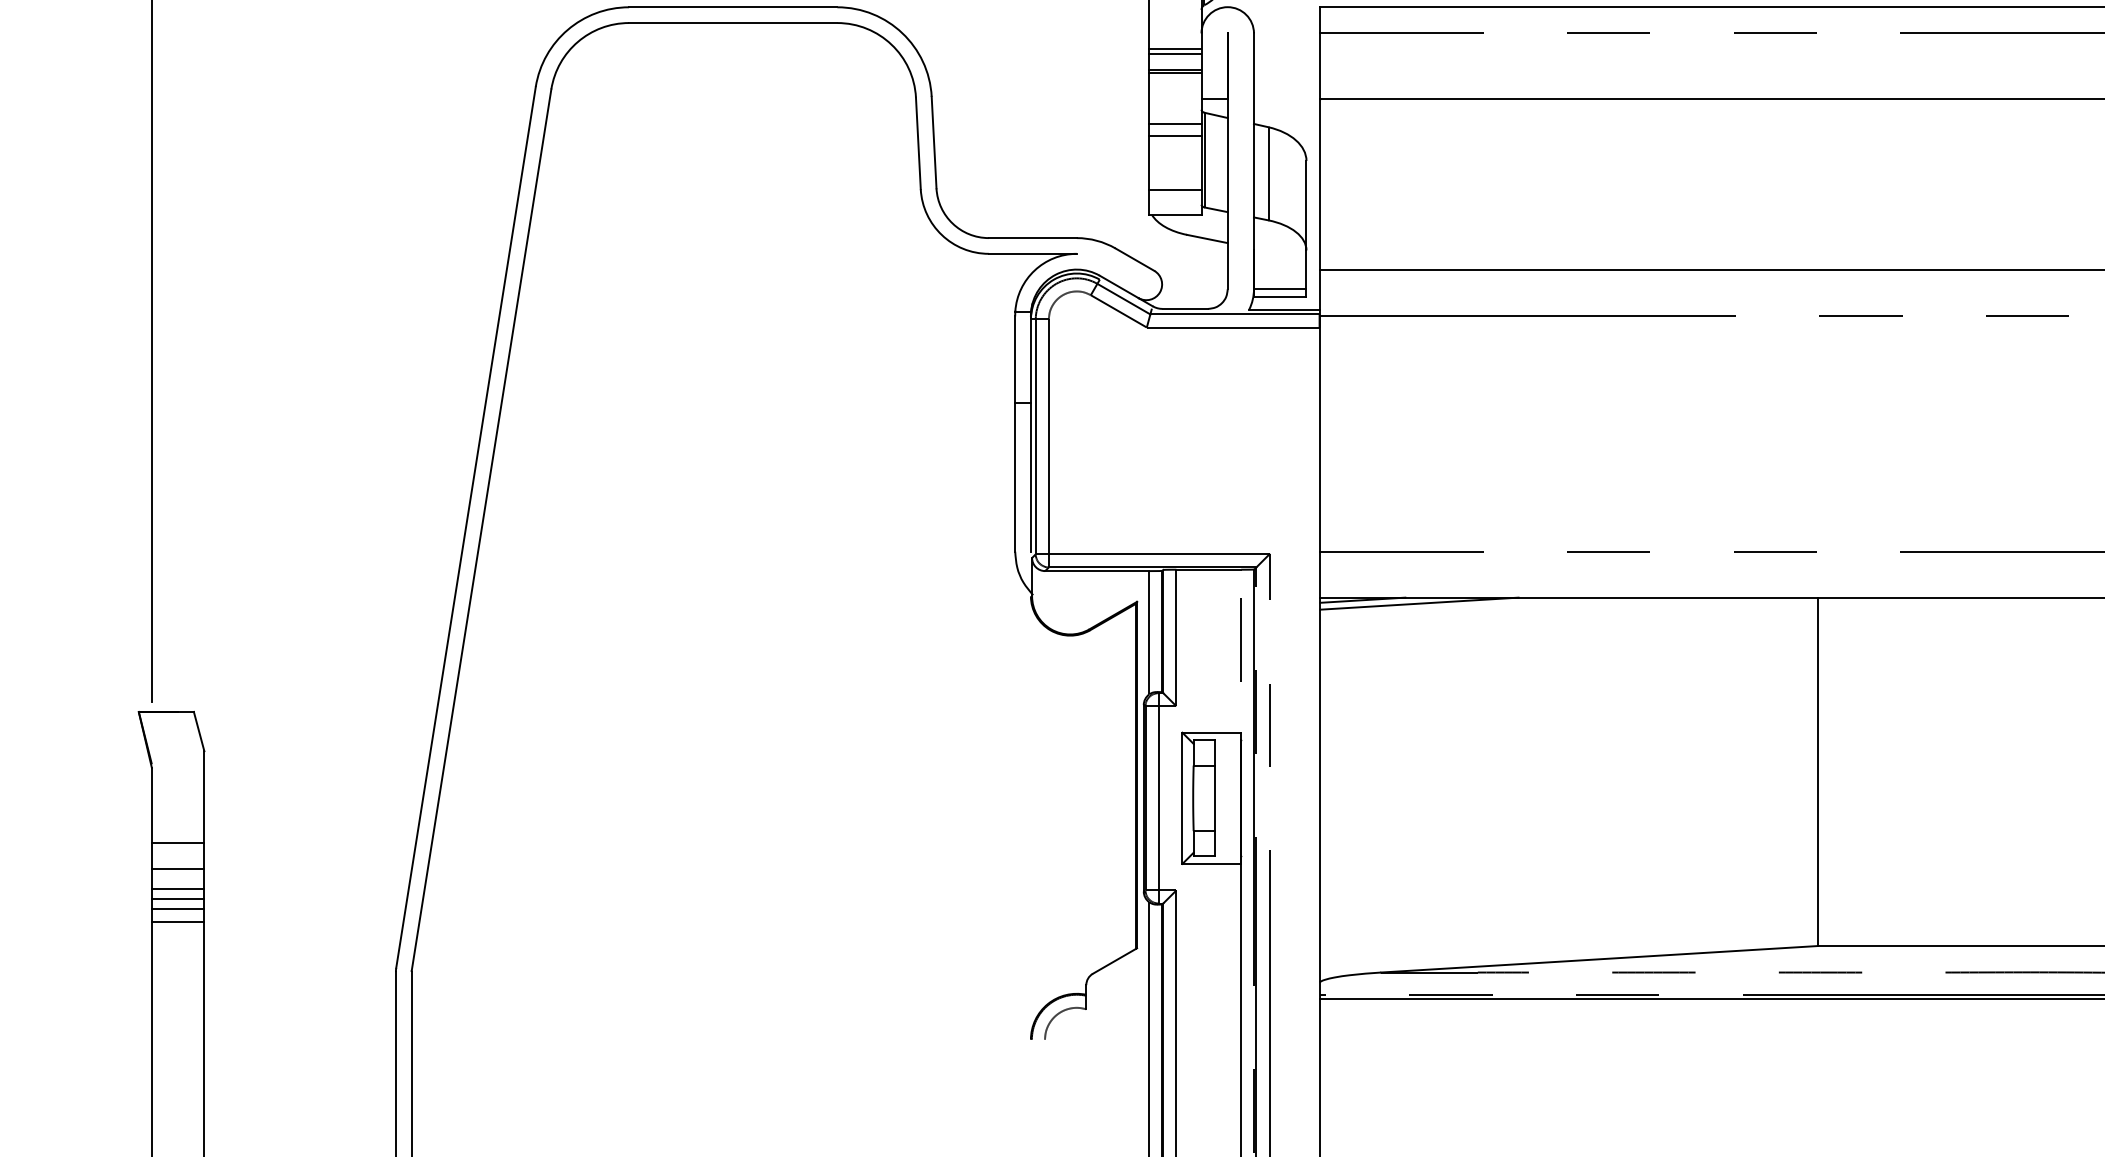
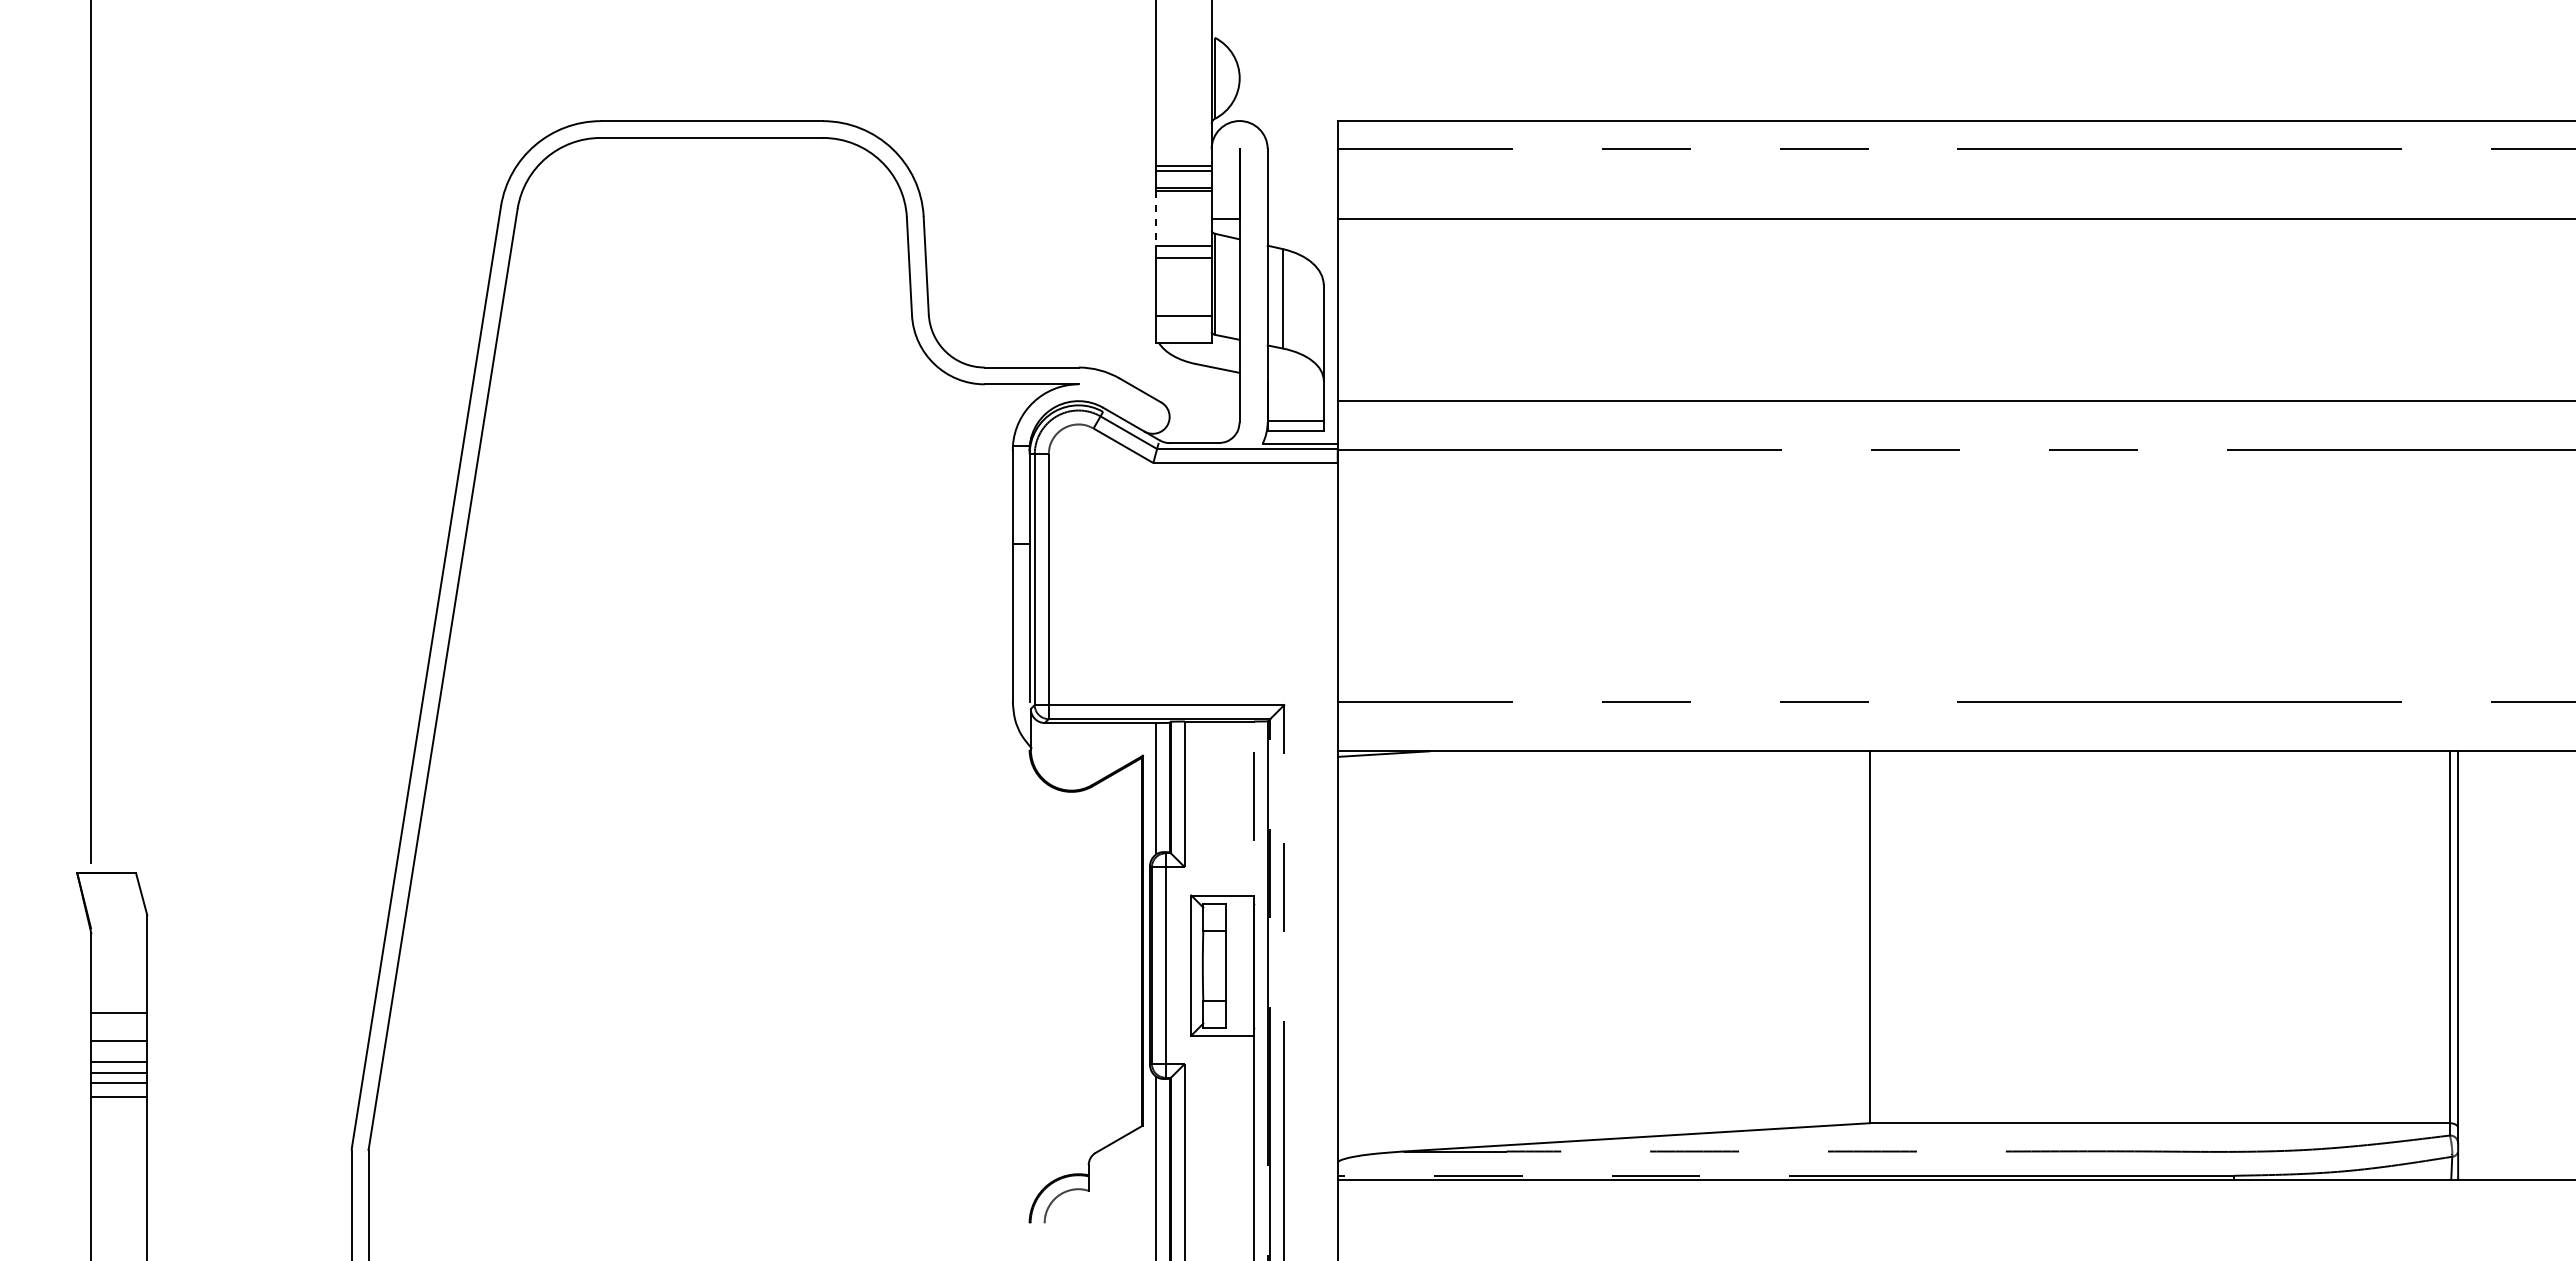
line: (1148, 98) -> (1155, 218), solid -> dashed
line: (1419, 603) -> (1444, 757), removed

